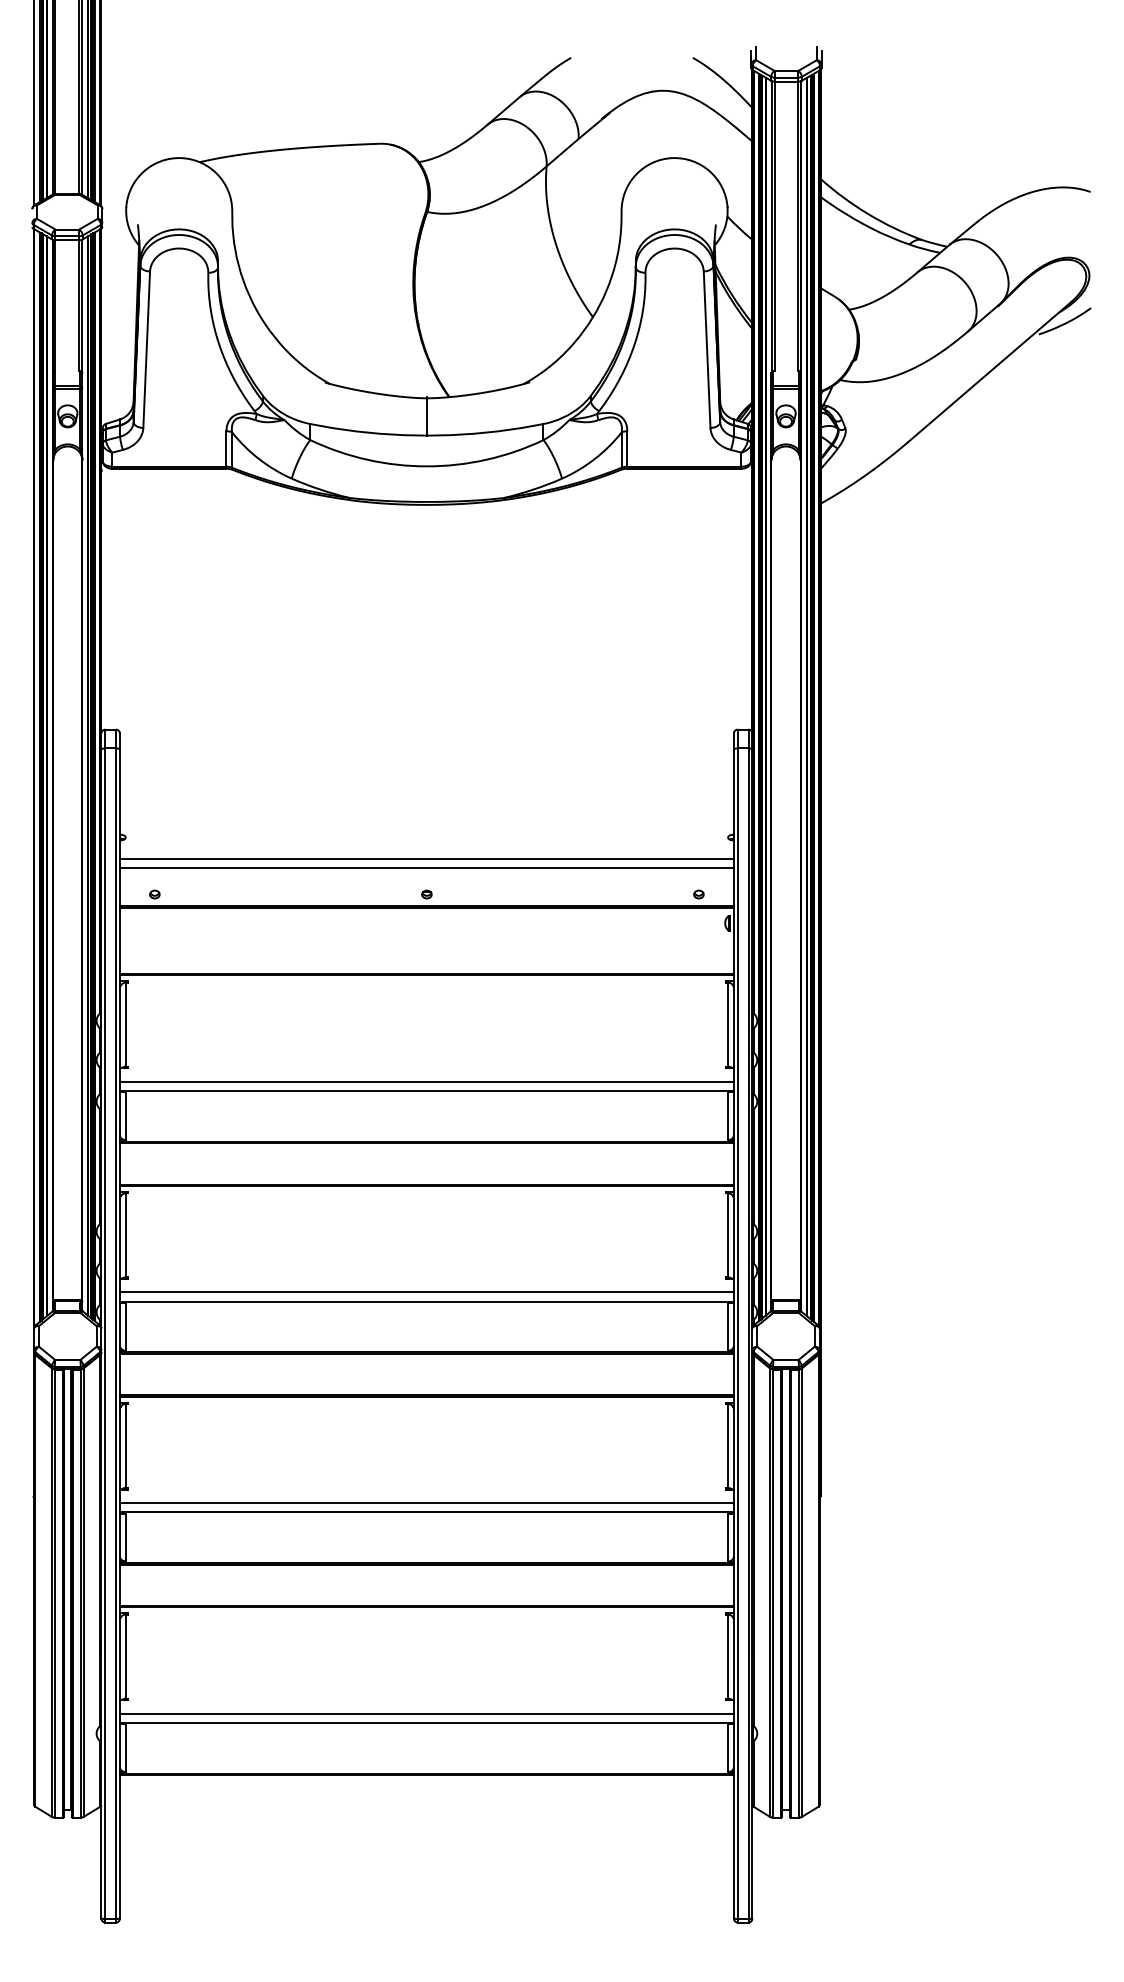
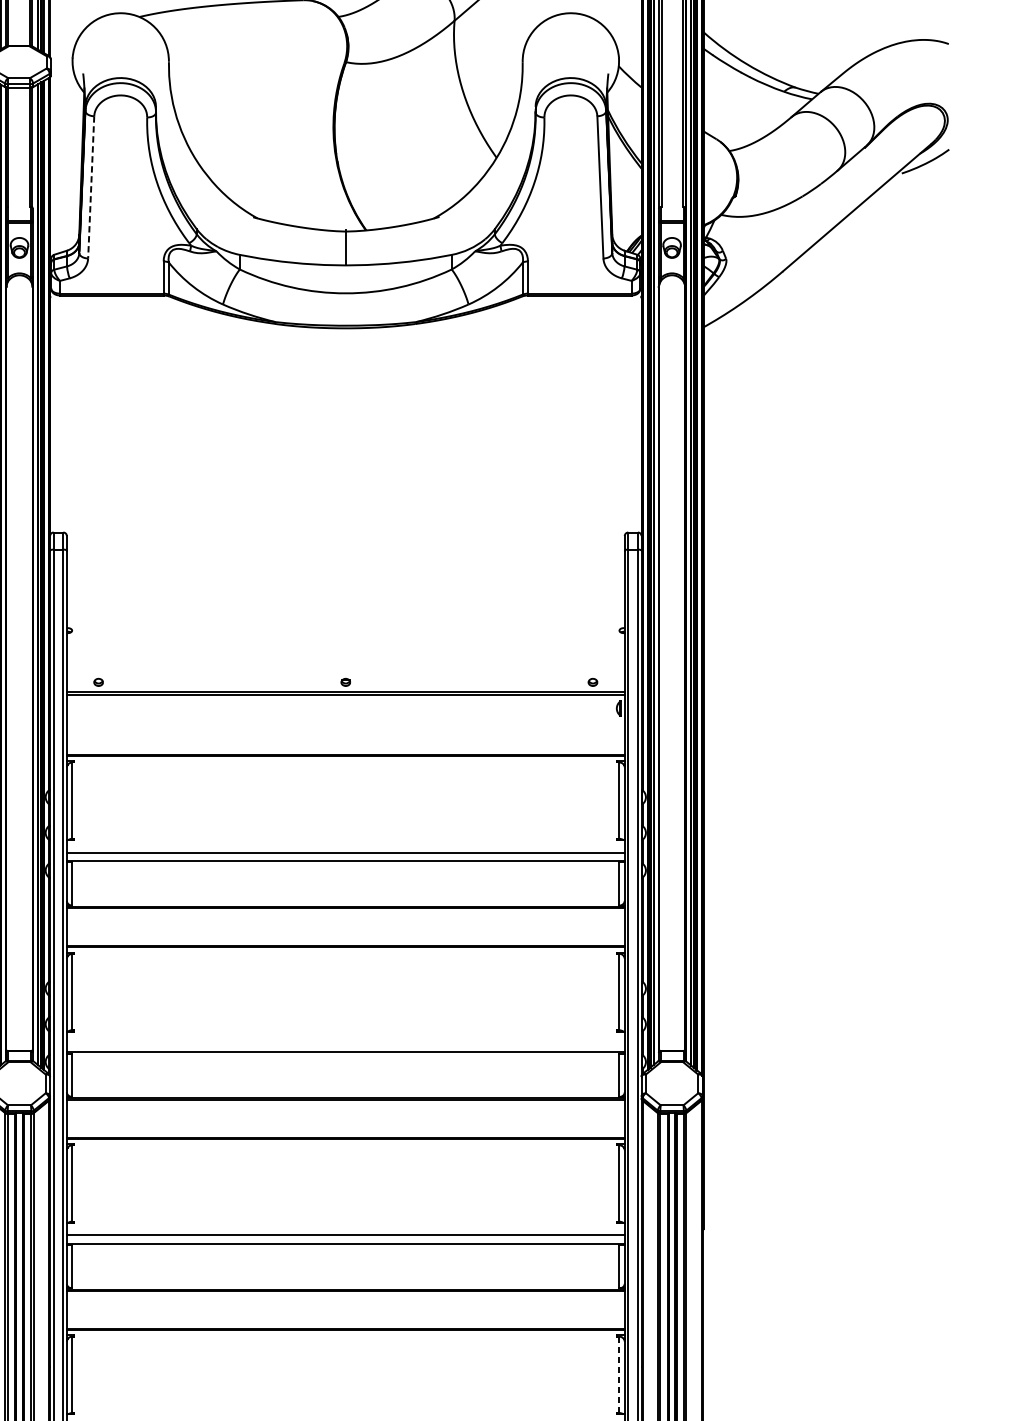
line: (146, 350) -> (91, 188), solid -> dashed
line: (426, 859) -> (345, 650), removed
line: (426, 867) -> (345, 657), removed
line: (426, 1292) -> (345, 1043), removed
line: (728, 1656) -> (619, 1374), solid -> dashed

